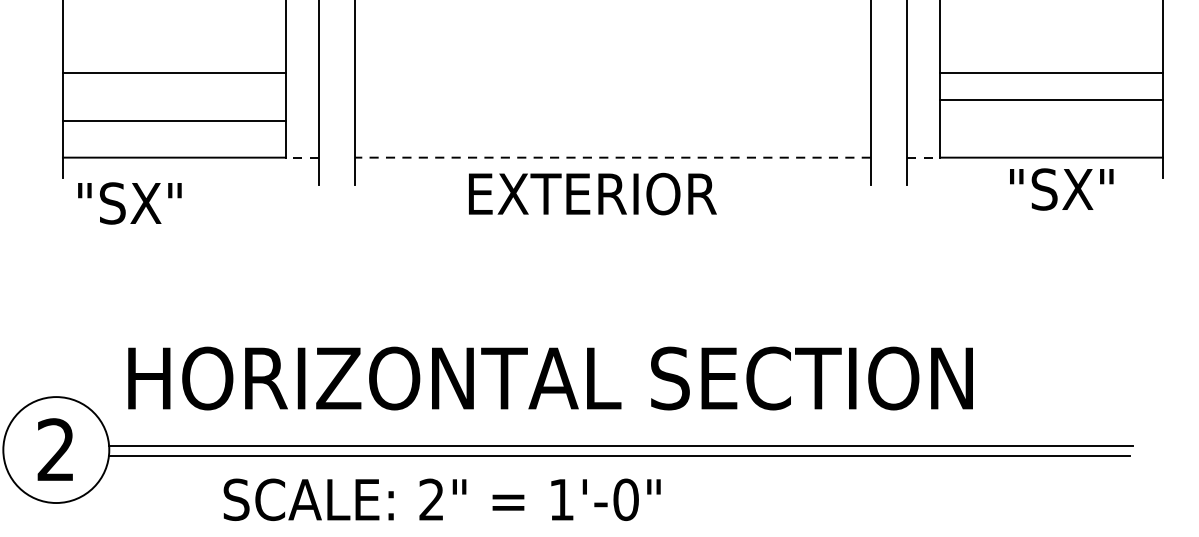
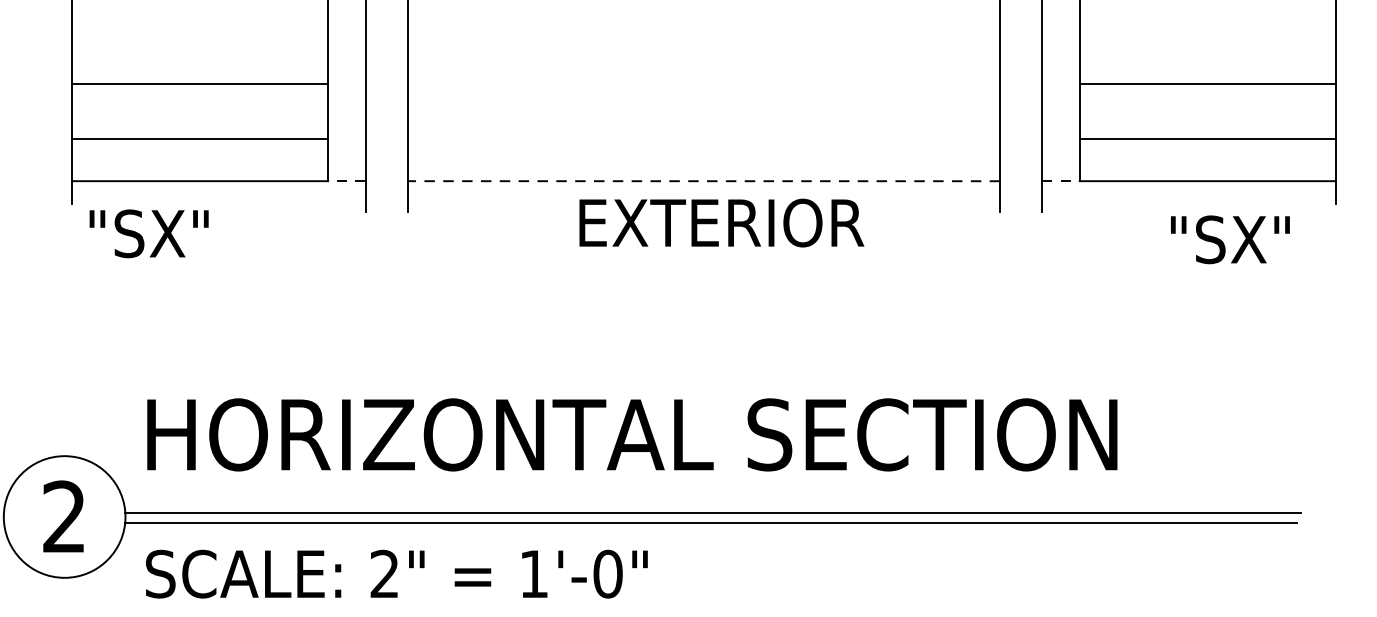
line: (1051, 100) -> (1207, 139), moved
text: (1061, 189) -> (1230, 239), moved
text: (592, 193) -> (721, 222), moved
text: (441, 499) -> (396, 573), moved

